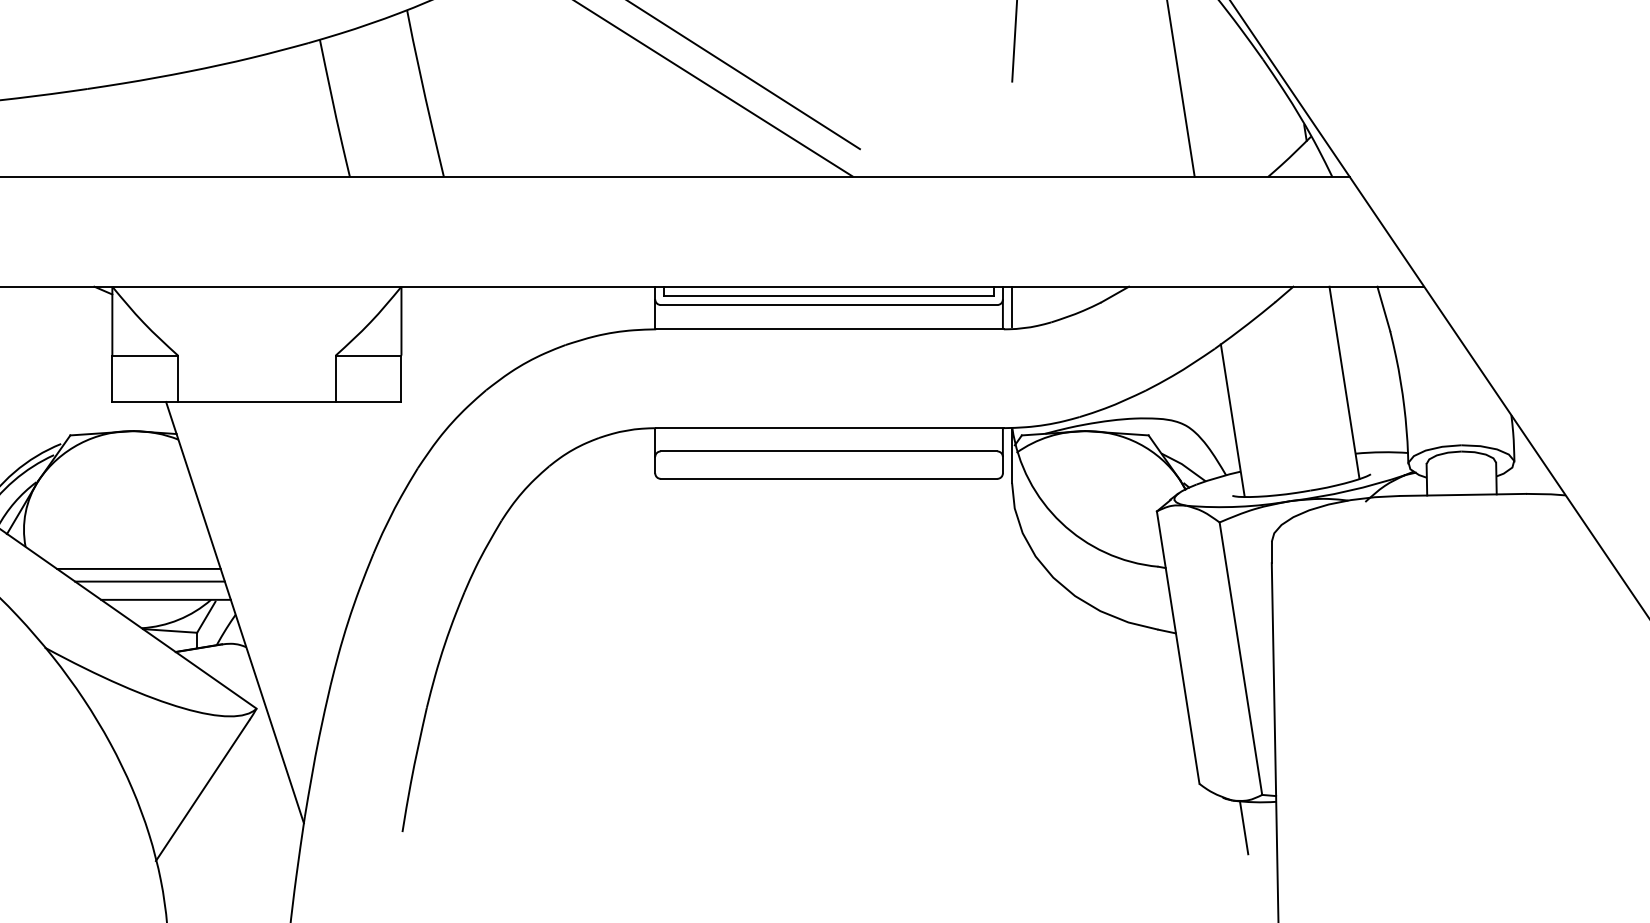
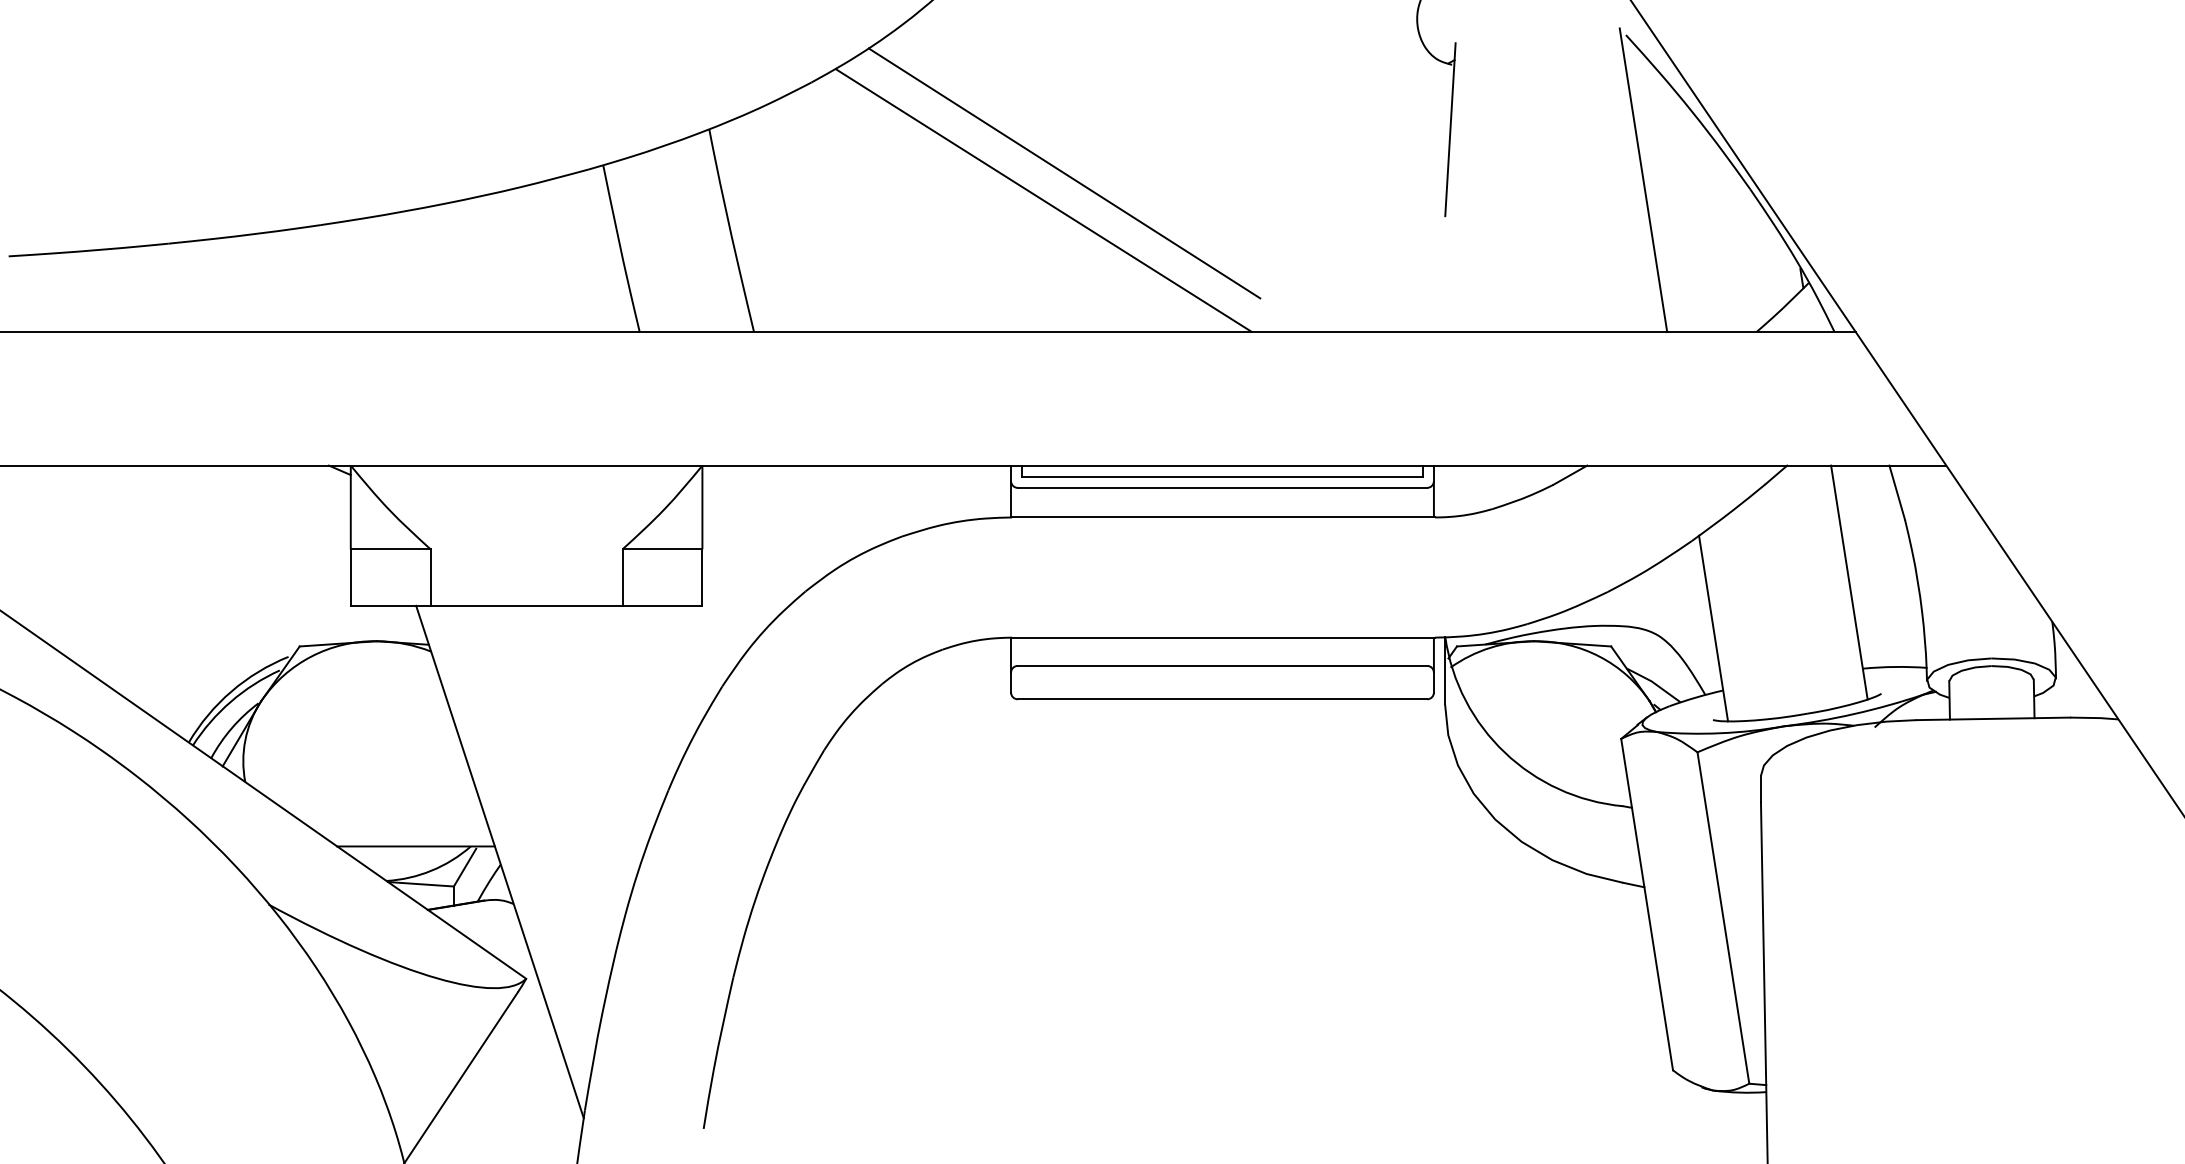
line: (1012, 306) -> (1445, 489), removed
line: (138, 568) -> (382, 808), removed
line: (149, 581) -> (396, 824), removed
line: (1244, 827) -> (1727, 1123), removed

